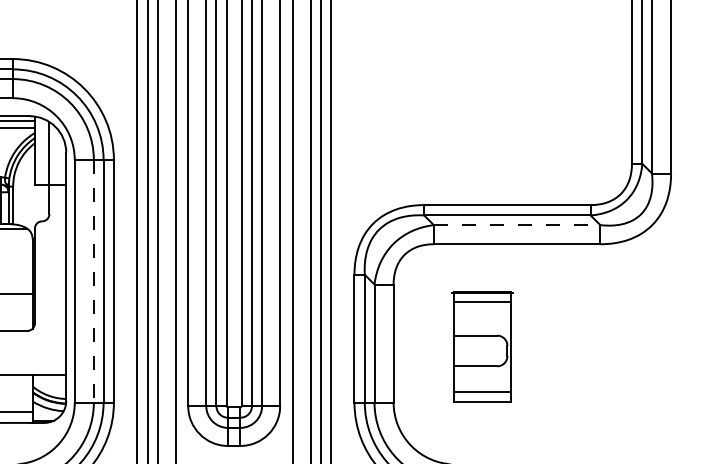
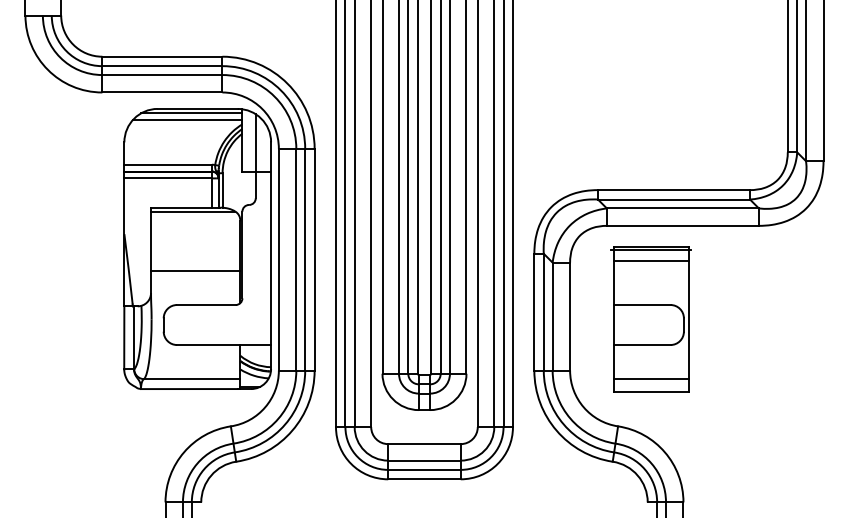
line: (517, 225) -> (683, 208), dashed -> solid
line: (94, 281) -> (296, 259), dashed -> solid
part: (481, 346) -> (650, 319), size x1.43

